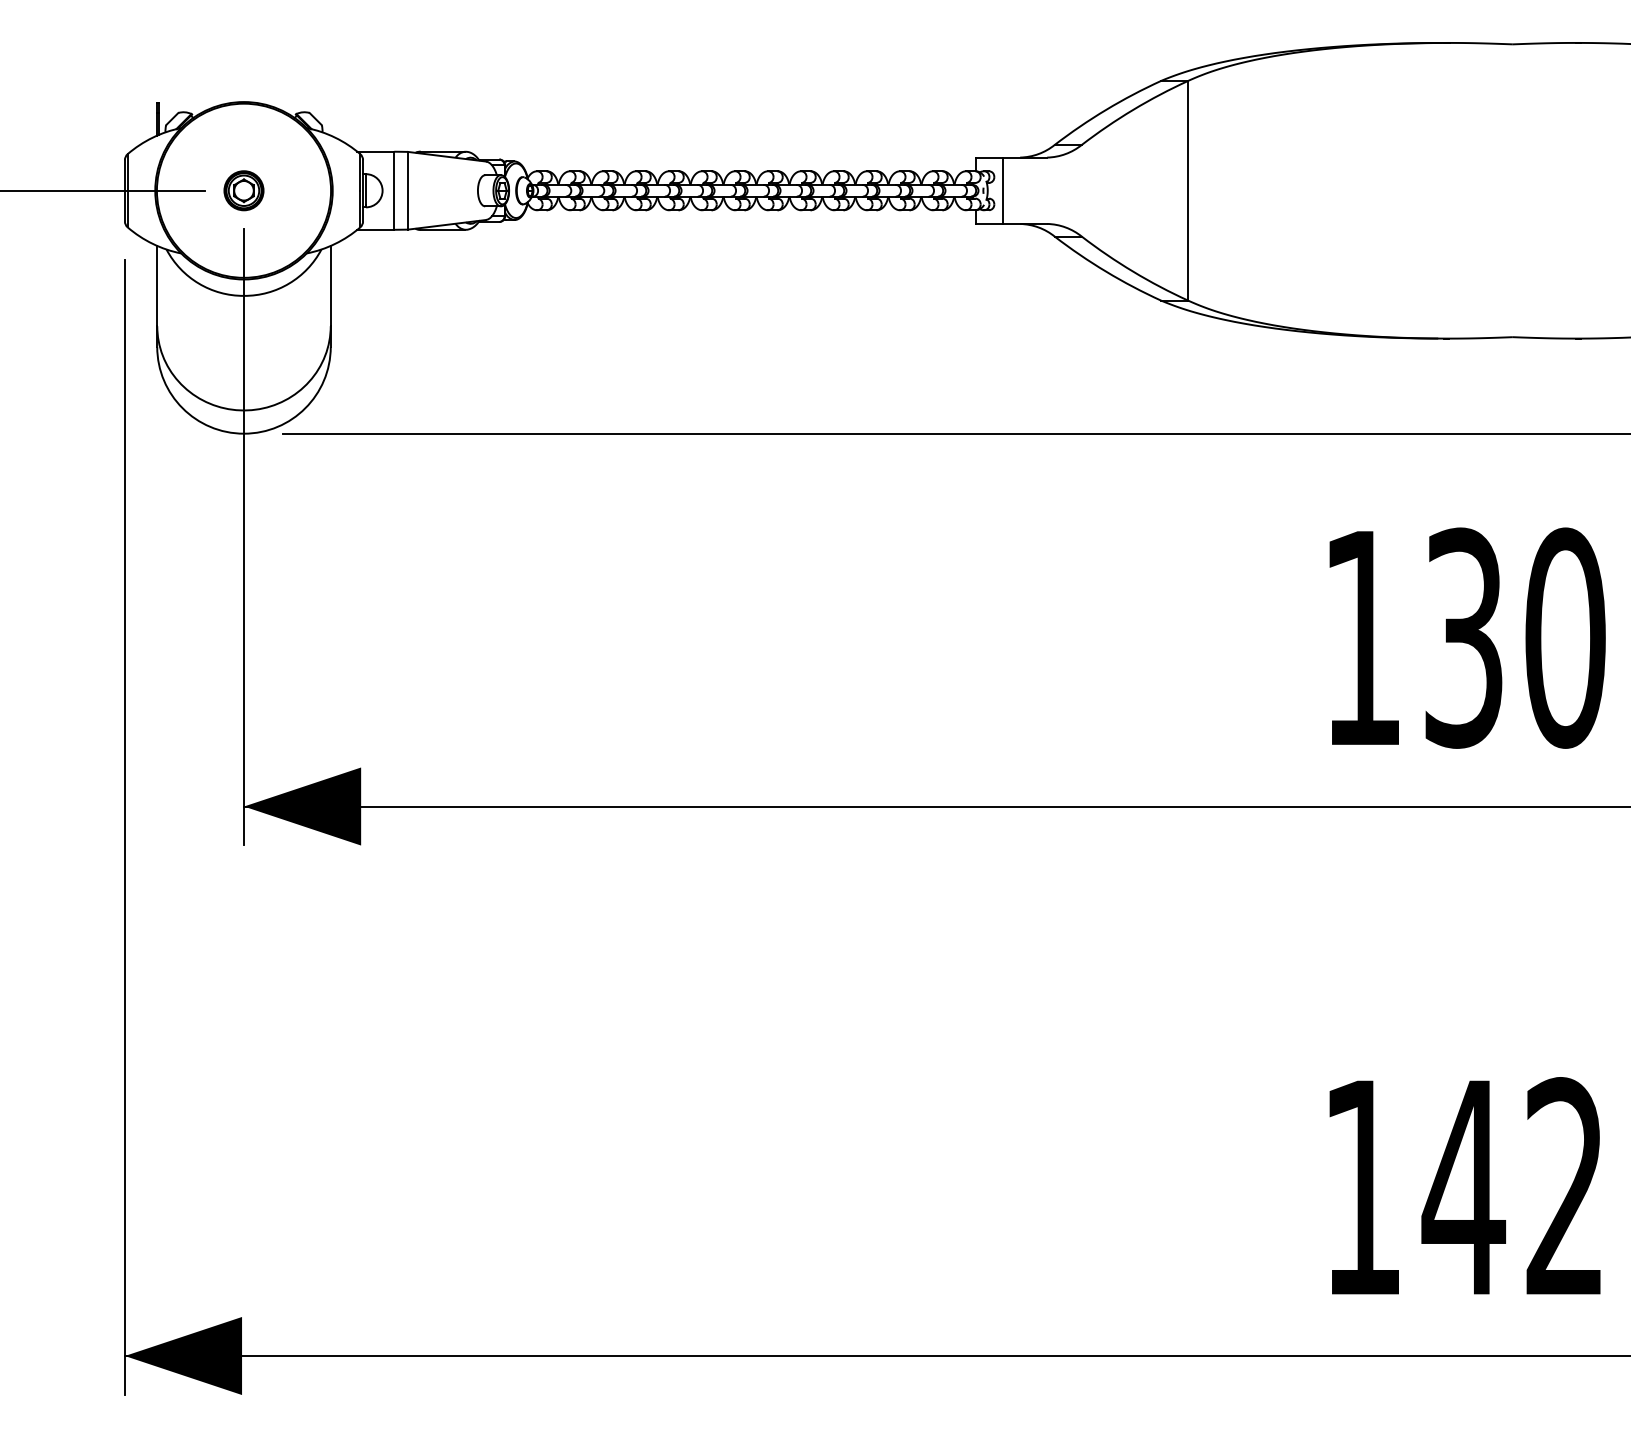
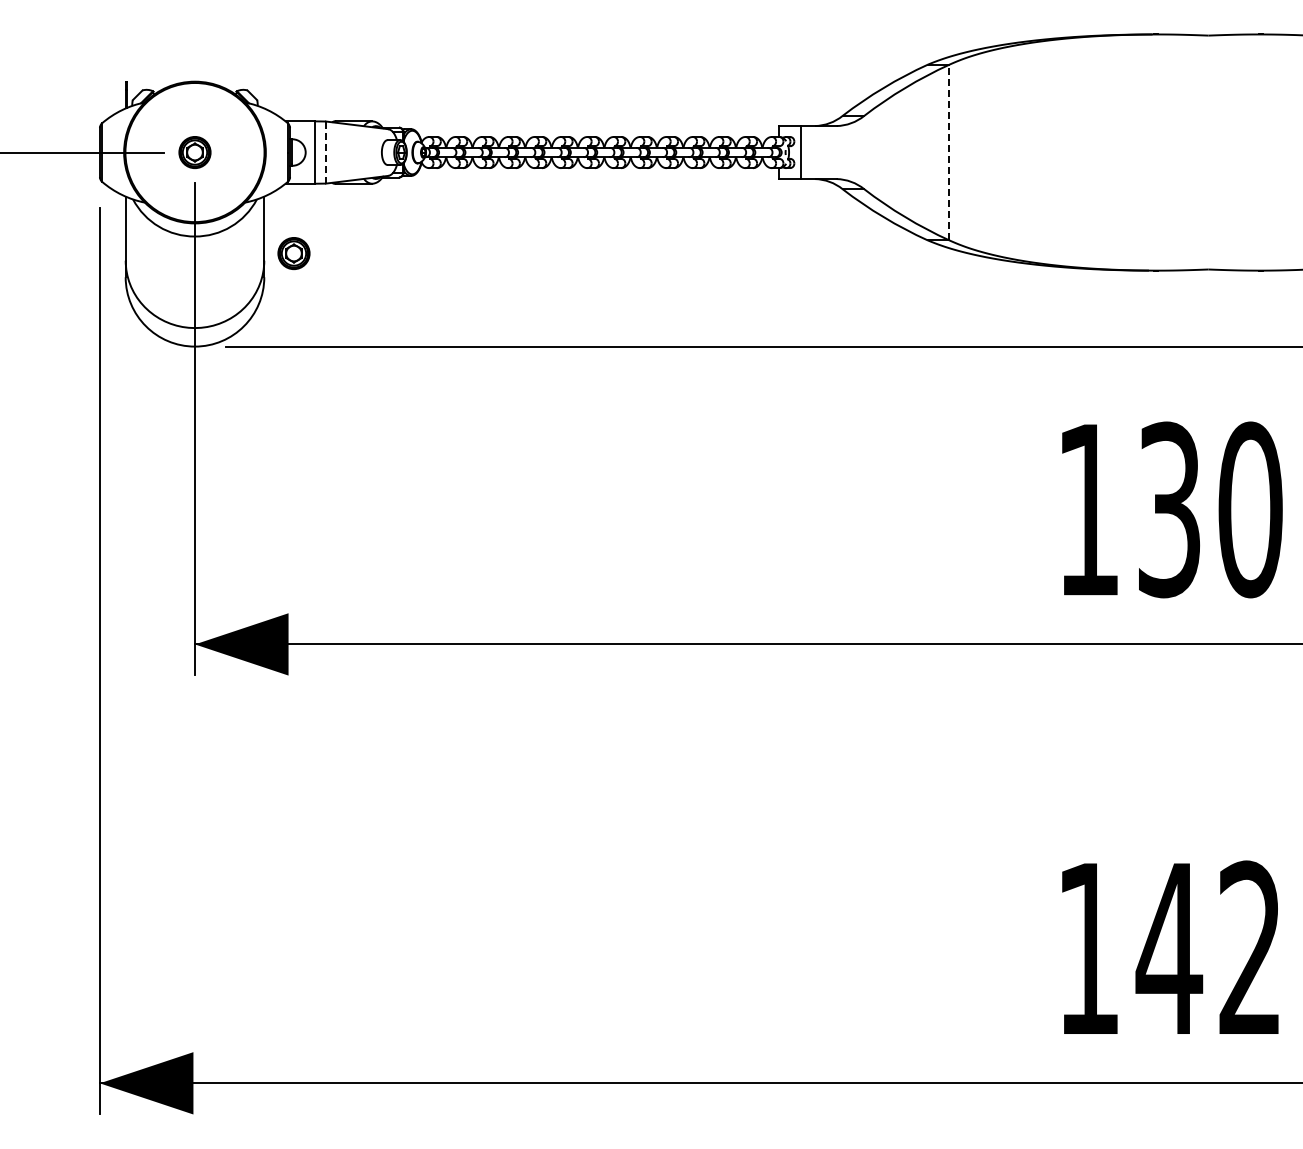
line: (1188, 190) -> (949, 152), solid -> dashed
line: (408, 191) -> (326, 153), solid -> dashed
part: (367, 317) -> (293, 253), added

